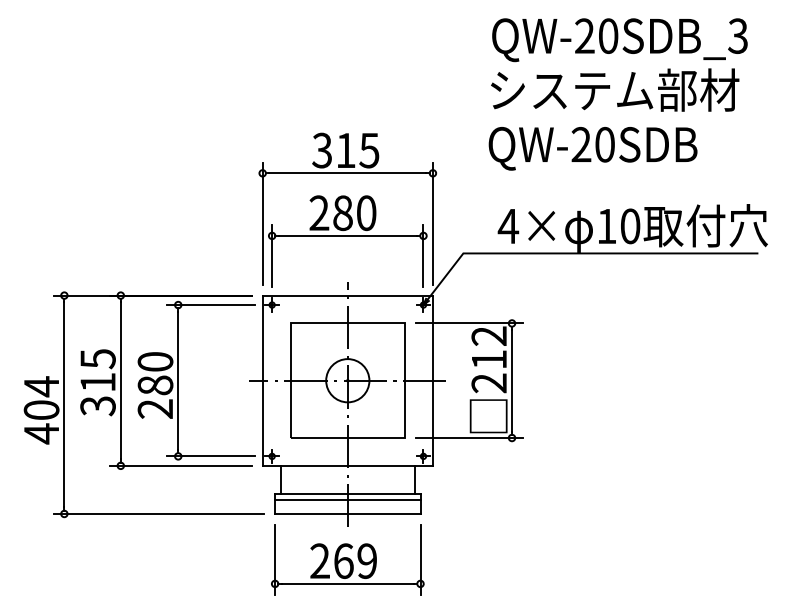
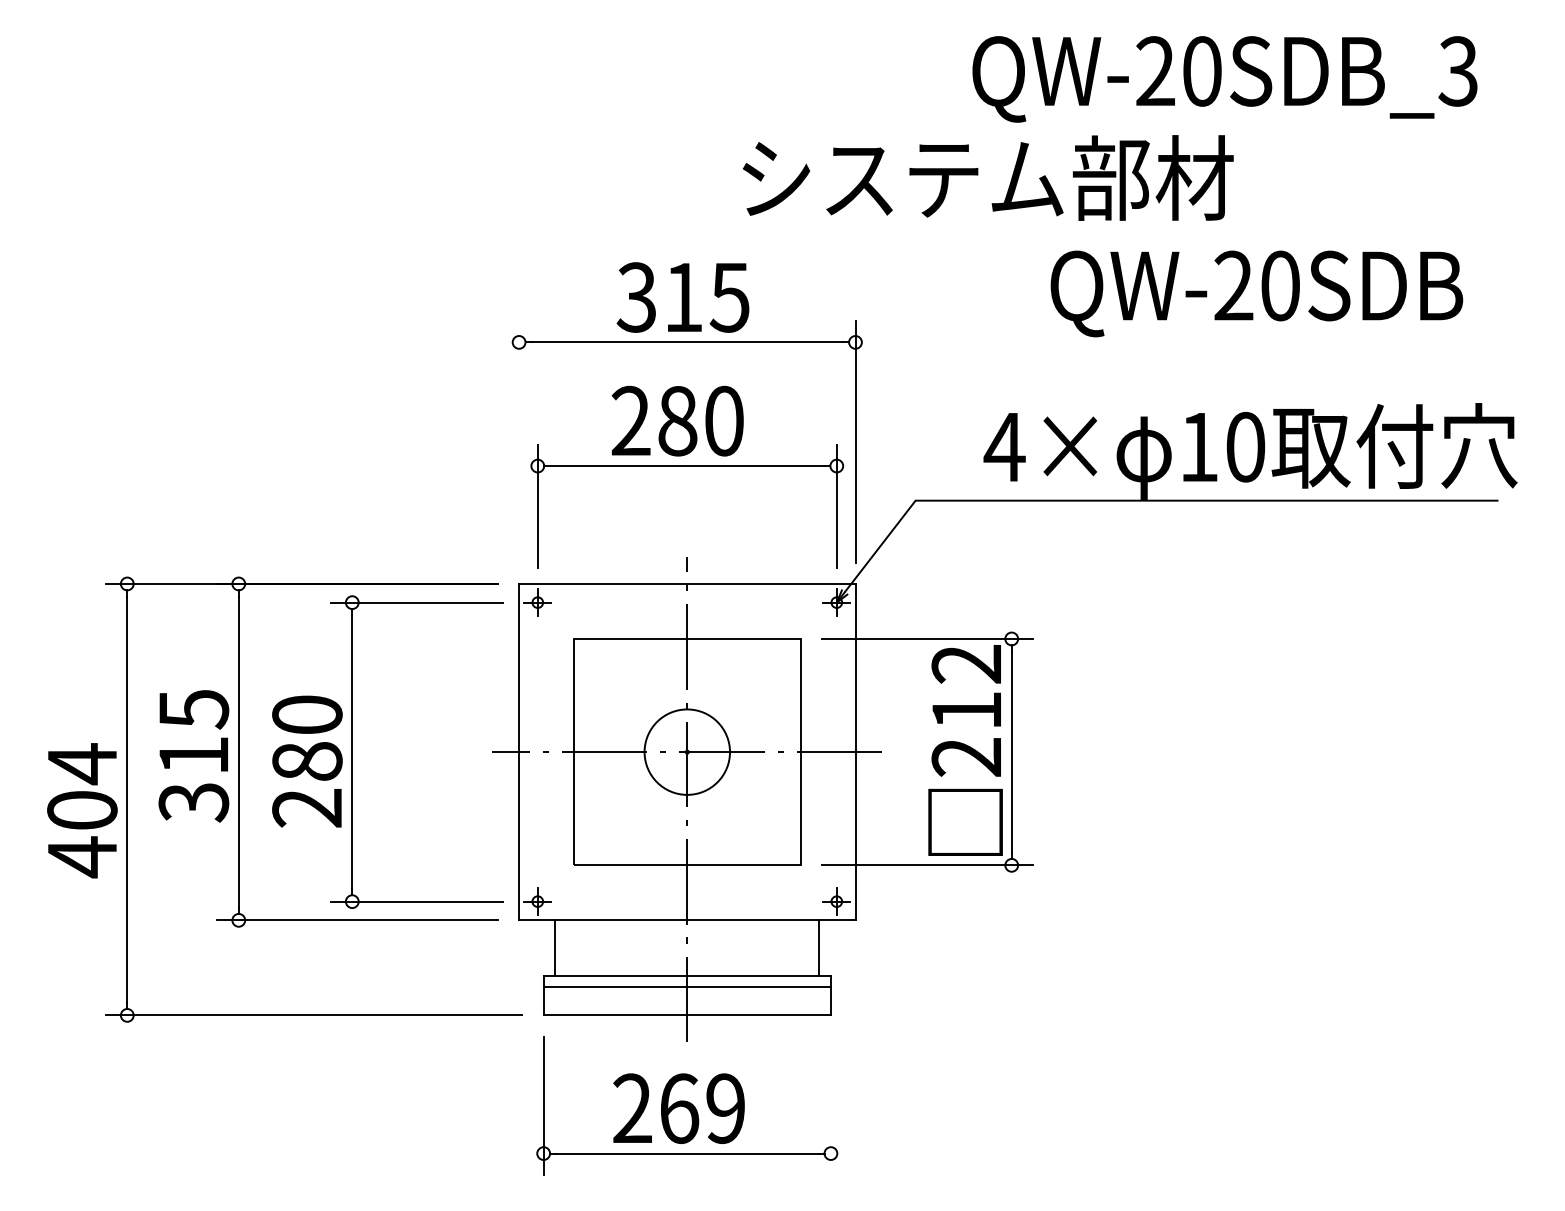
text: (615, 89) -> (988, 176), moved
text: (592, 148) -> (1255, 293), moved
line: (262, 223) -> (518, 441), removed
line: (420, 559) -> (830, 1105), removed

